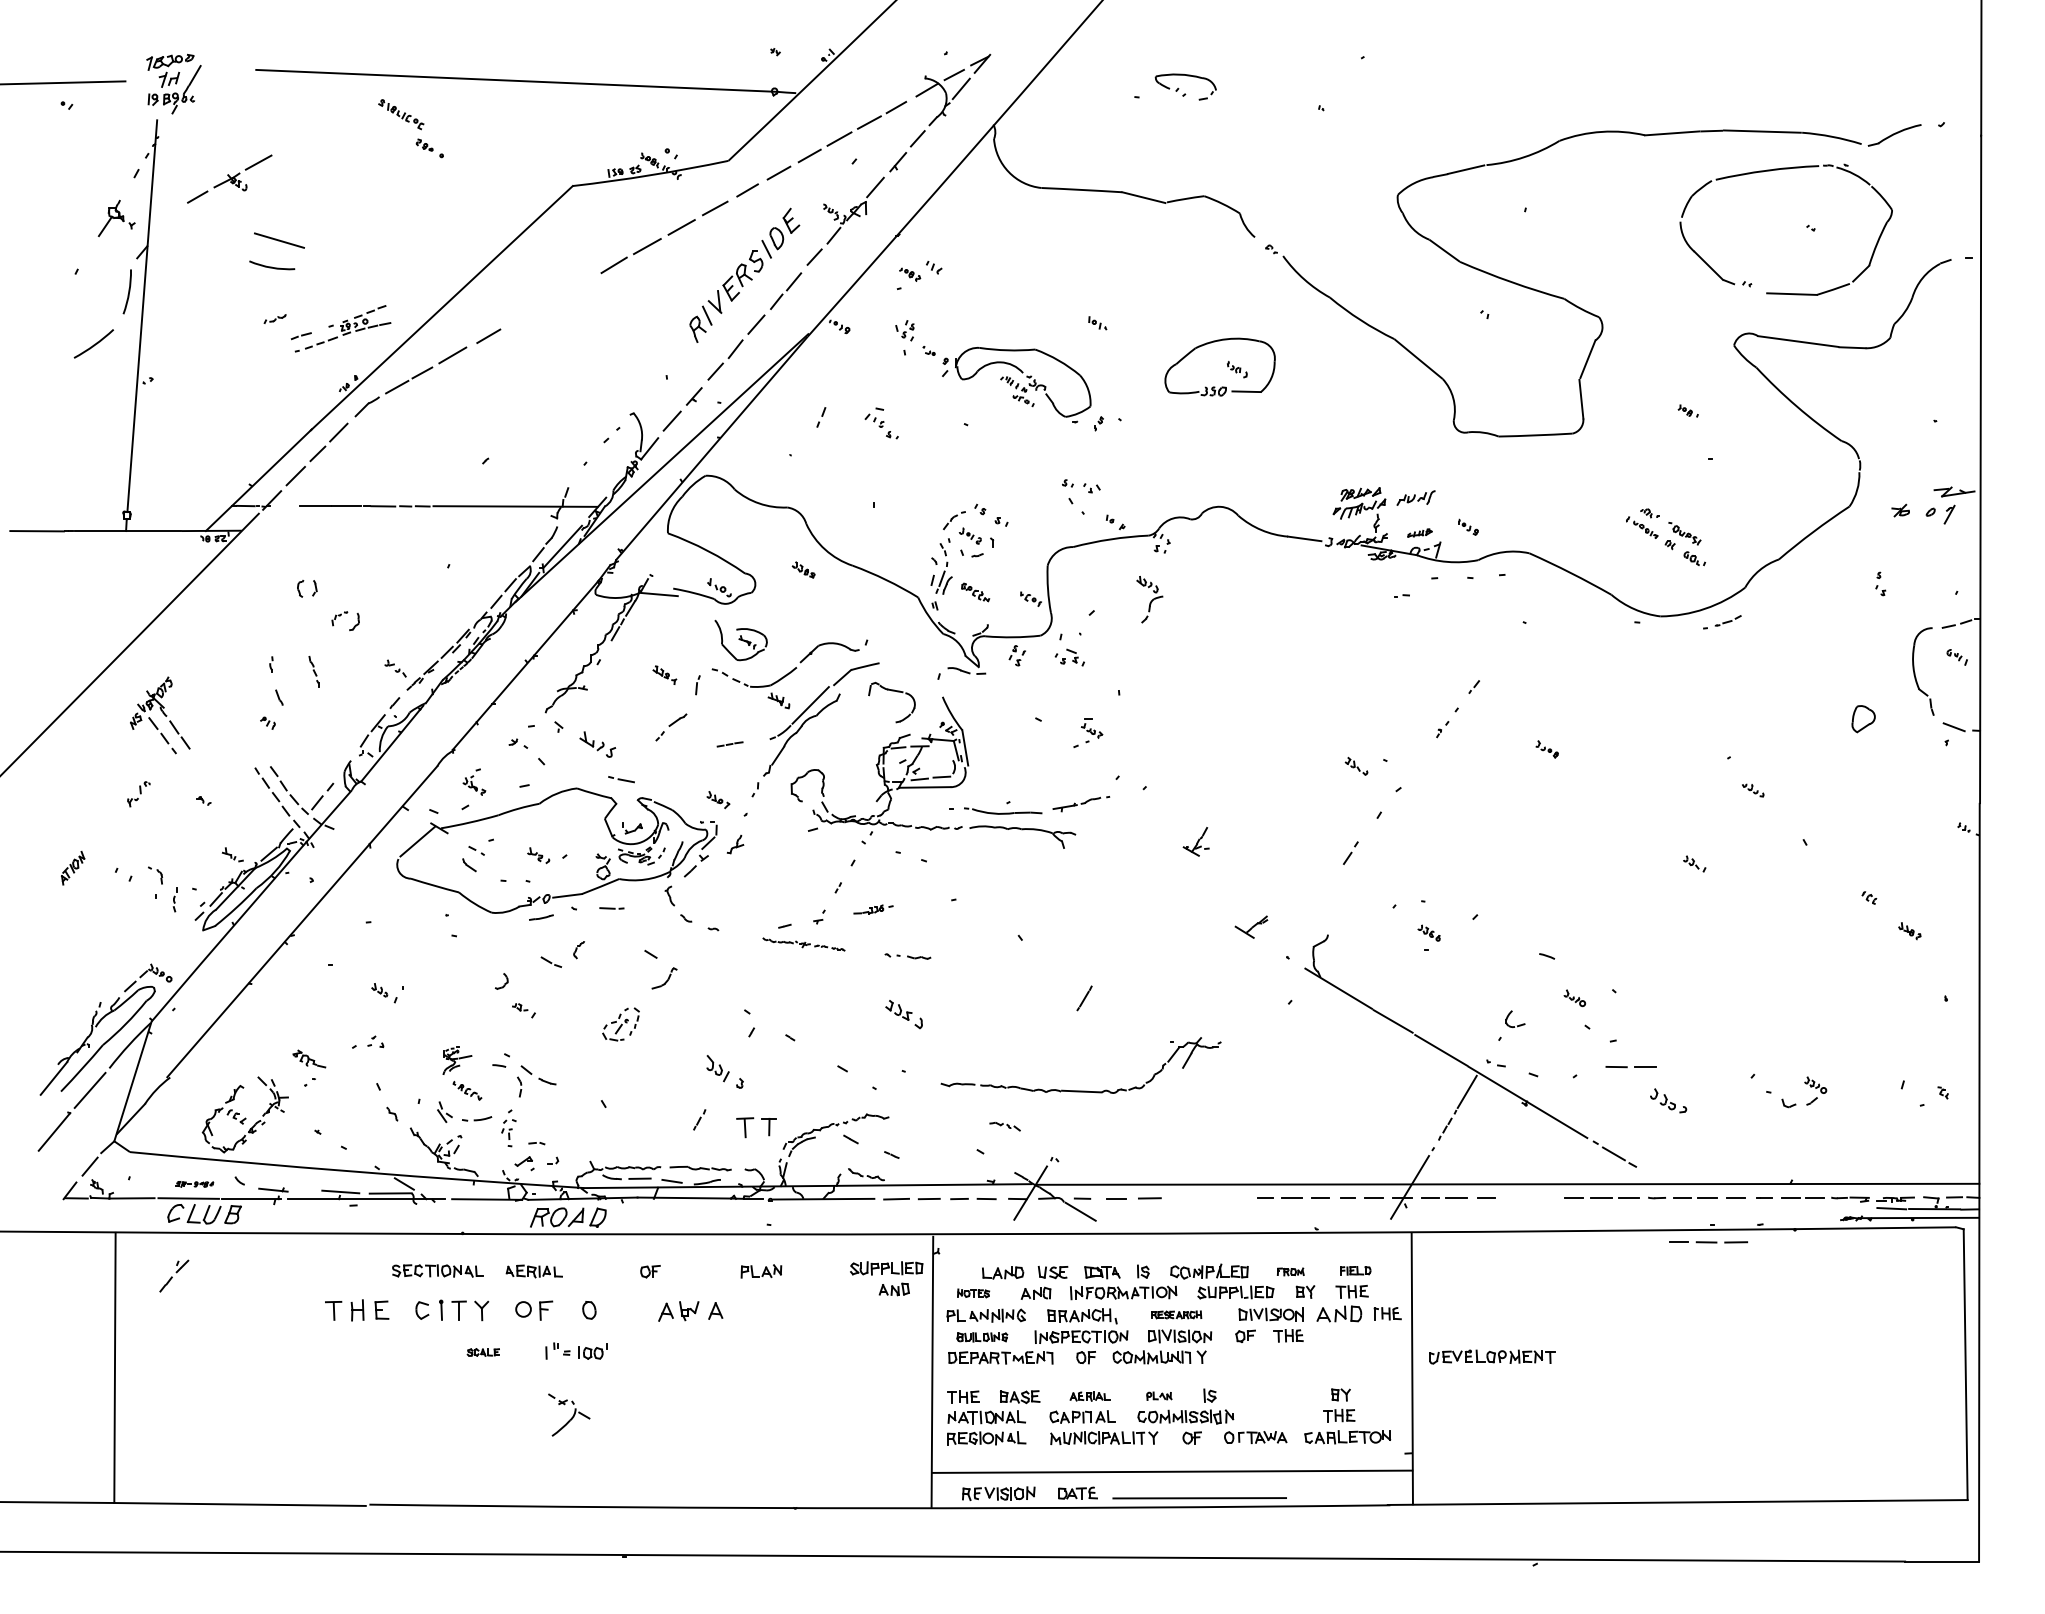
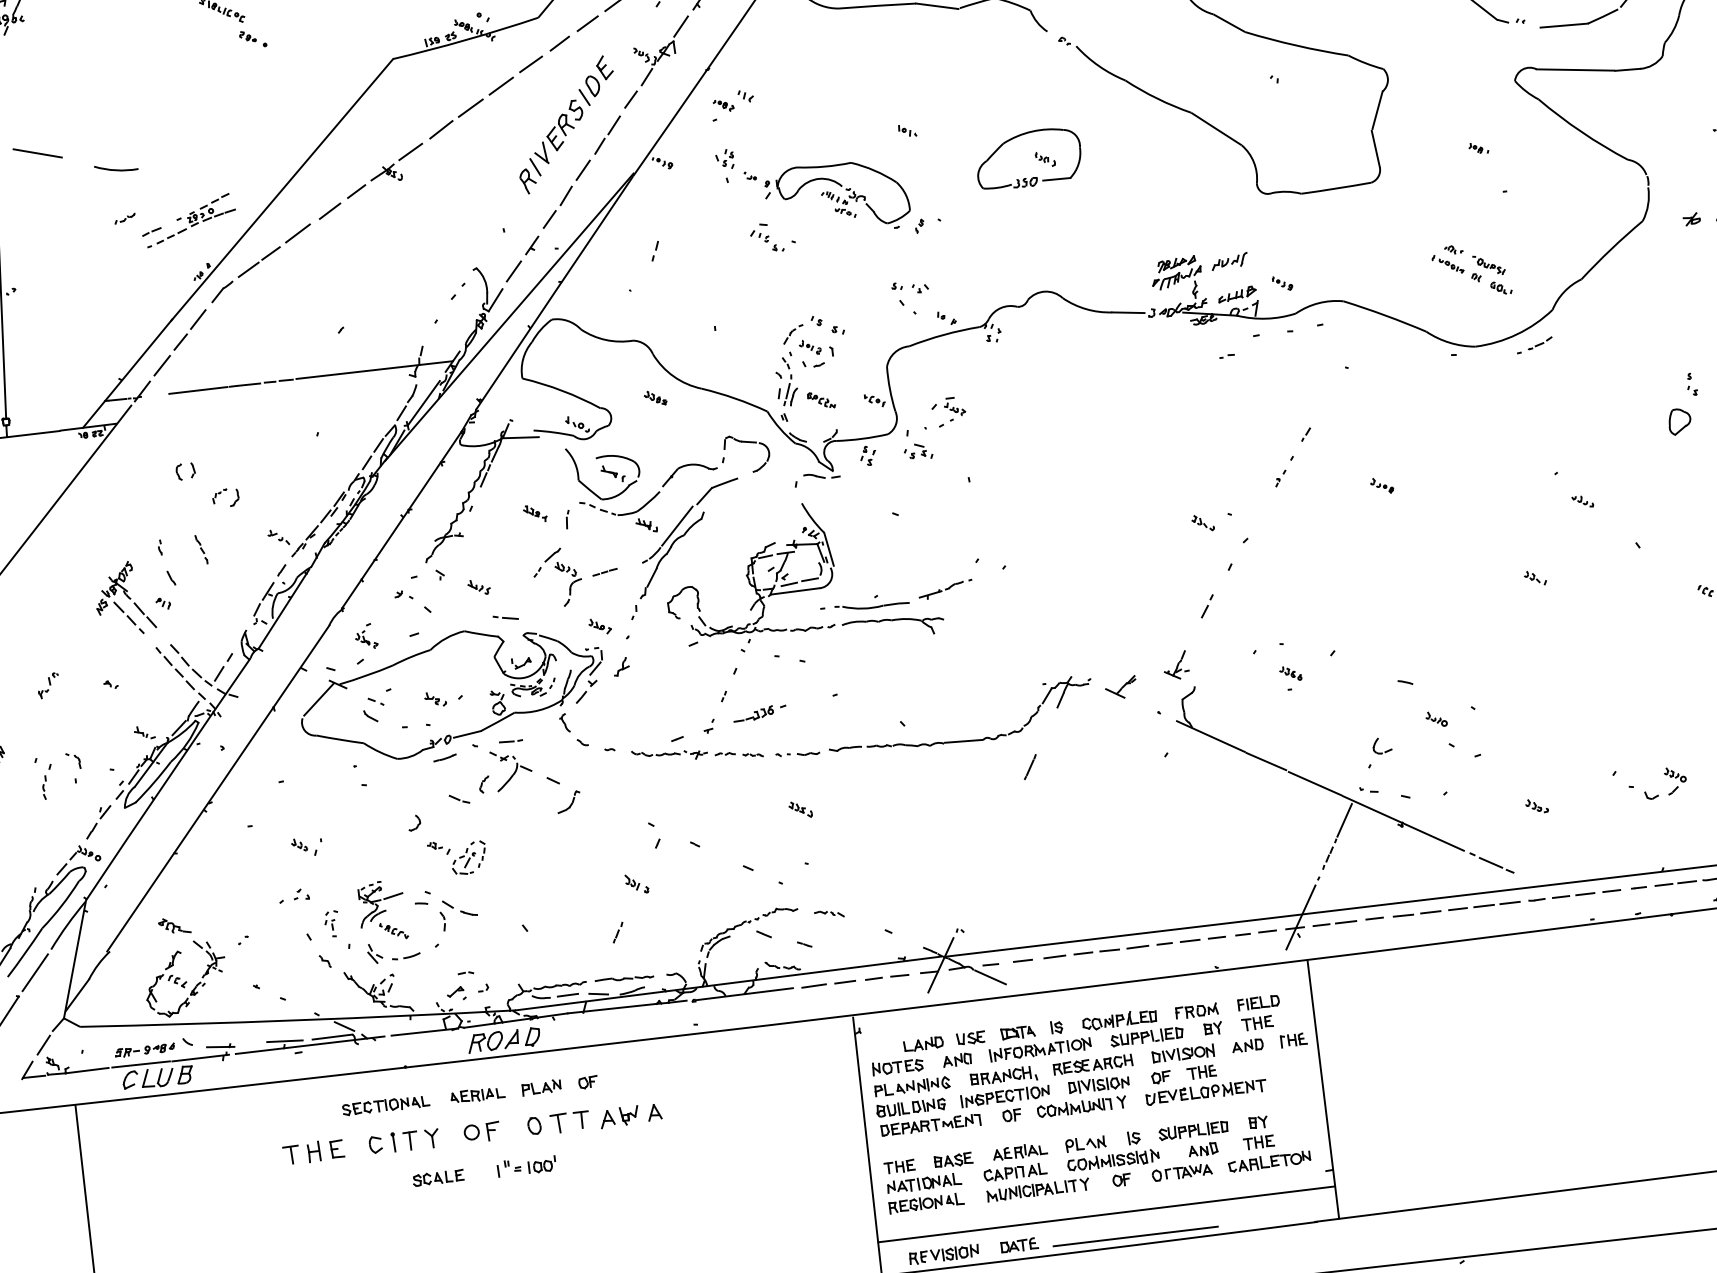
part: (229, 178) -> (384, 170), moved
line: (279, 240) -> (37, 153), moved
part: (881, 423) -> (766, 238), moved
part: (1419, 532) -> (1236, 293), size x1.67
part: (1880, 583) -> (1691, 383), moved
part: (1149, 599) -> (569, 583), moved
part: (740, 640) -> (603, 472), size x1.43
part: (891, 691) -> (745, 443), moved
part: (160, 715) -> (124, 598), moved
part: (1088, 732) -> (951, 411), moved
part: (597, 744) -> (479, 587), size x0.62
part: (1195, 841) -> (1175, 665), moved
part: (174, 899) -> (43, 787), moved
part: (873, 909) -> (759, 713), size x1.43
part: (803, 944) -> (697, 754), size x1.67
line: (1084, 998) -> (1030, 767), moved
part: (903, 1014) -> (800, 809), size x0.62
part: (620, 1024) -> (468, 858), moved
part: (309, 1058) -> (174, 925), moved
part: (457, 1060) -> (381, 903), size x1.67
line: (1627, 1067) -> (1413, 914), moved
part: (725, 1071) -> (637, 883), size x0.62
part: (1080, 1090) -> (962, 740), moved
part: (1668, 1100) -> (1536, 805), size x0.62
part: (753, 1119) -> (566, 1114), moved
part: (1004, 1126) -> (828, 914), moved
part: (508, 1133) -> (331, 924), moved
part: (194, 1184) -> (145, 1050), size x1.67
line: (1708, 1242) -> (1111, 950), moved
part: (1355, 1270) -> (1258, 1002), size x1.43
part: (761, 1271) -> (541, 1087), moved
part: (1290, 1271) -> (1196, 1010), size x1.67
part: (174, 1275) -> (98, 821), moved
part: (886, 1278) -> (1194, 1140), moved
part: (973, 1293) -> (897, 1067), size x1.67
part: (1338, 1313) -> (1247, 1045), size x0.71
part: (1176, 1314) -> (1093, 1064), size x1.67
part: (981, 1337) -> (910, 1108), size x1.43
part: (483, 1352) -> (438, 1177), size x1.67
part: (1492, 1356) -> (1206, 1091), moved
part: (1089, 1396) -> (1019, 1152), size x1.43
part: (1159, 1396) -> (1086, 1144), size x1.67
part: (569, 1414) -> (511, 769), moved

